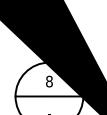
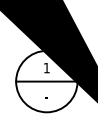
text: (49, 80) -> (46, 67), 8 -> 1

